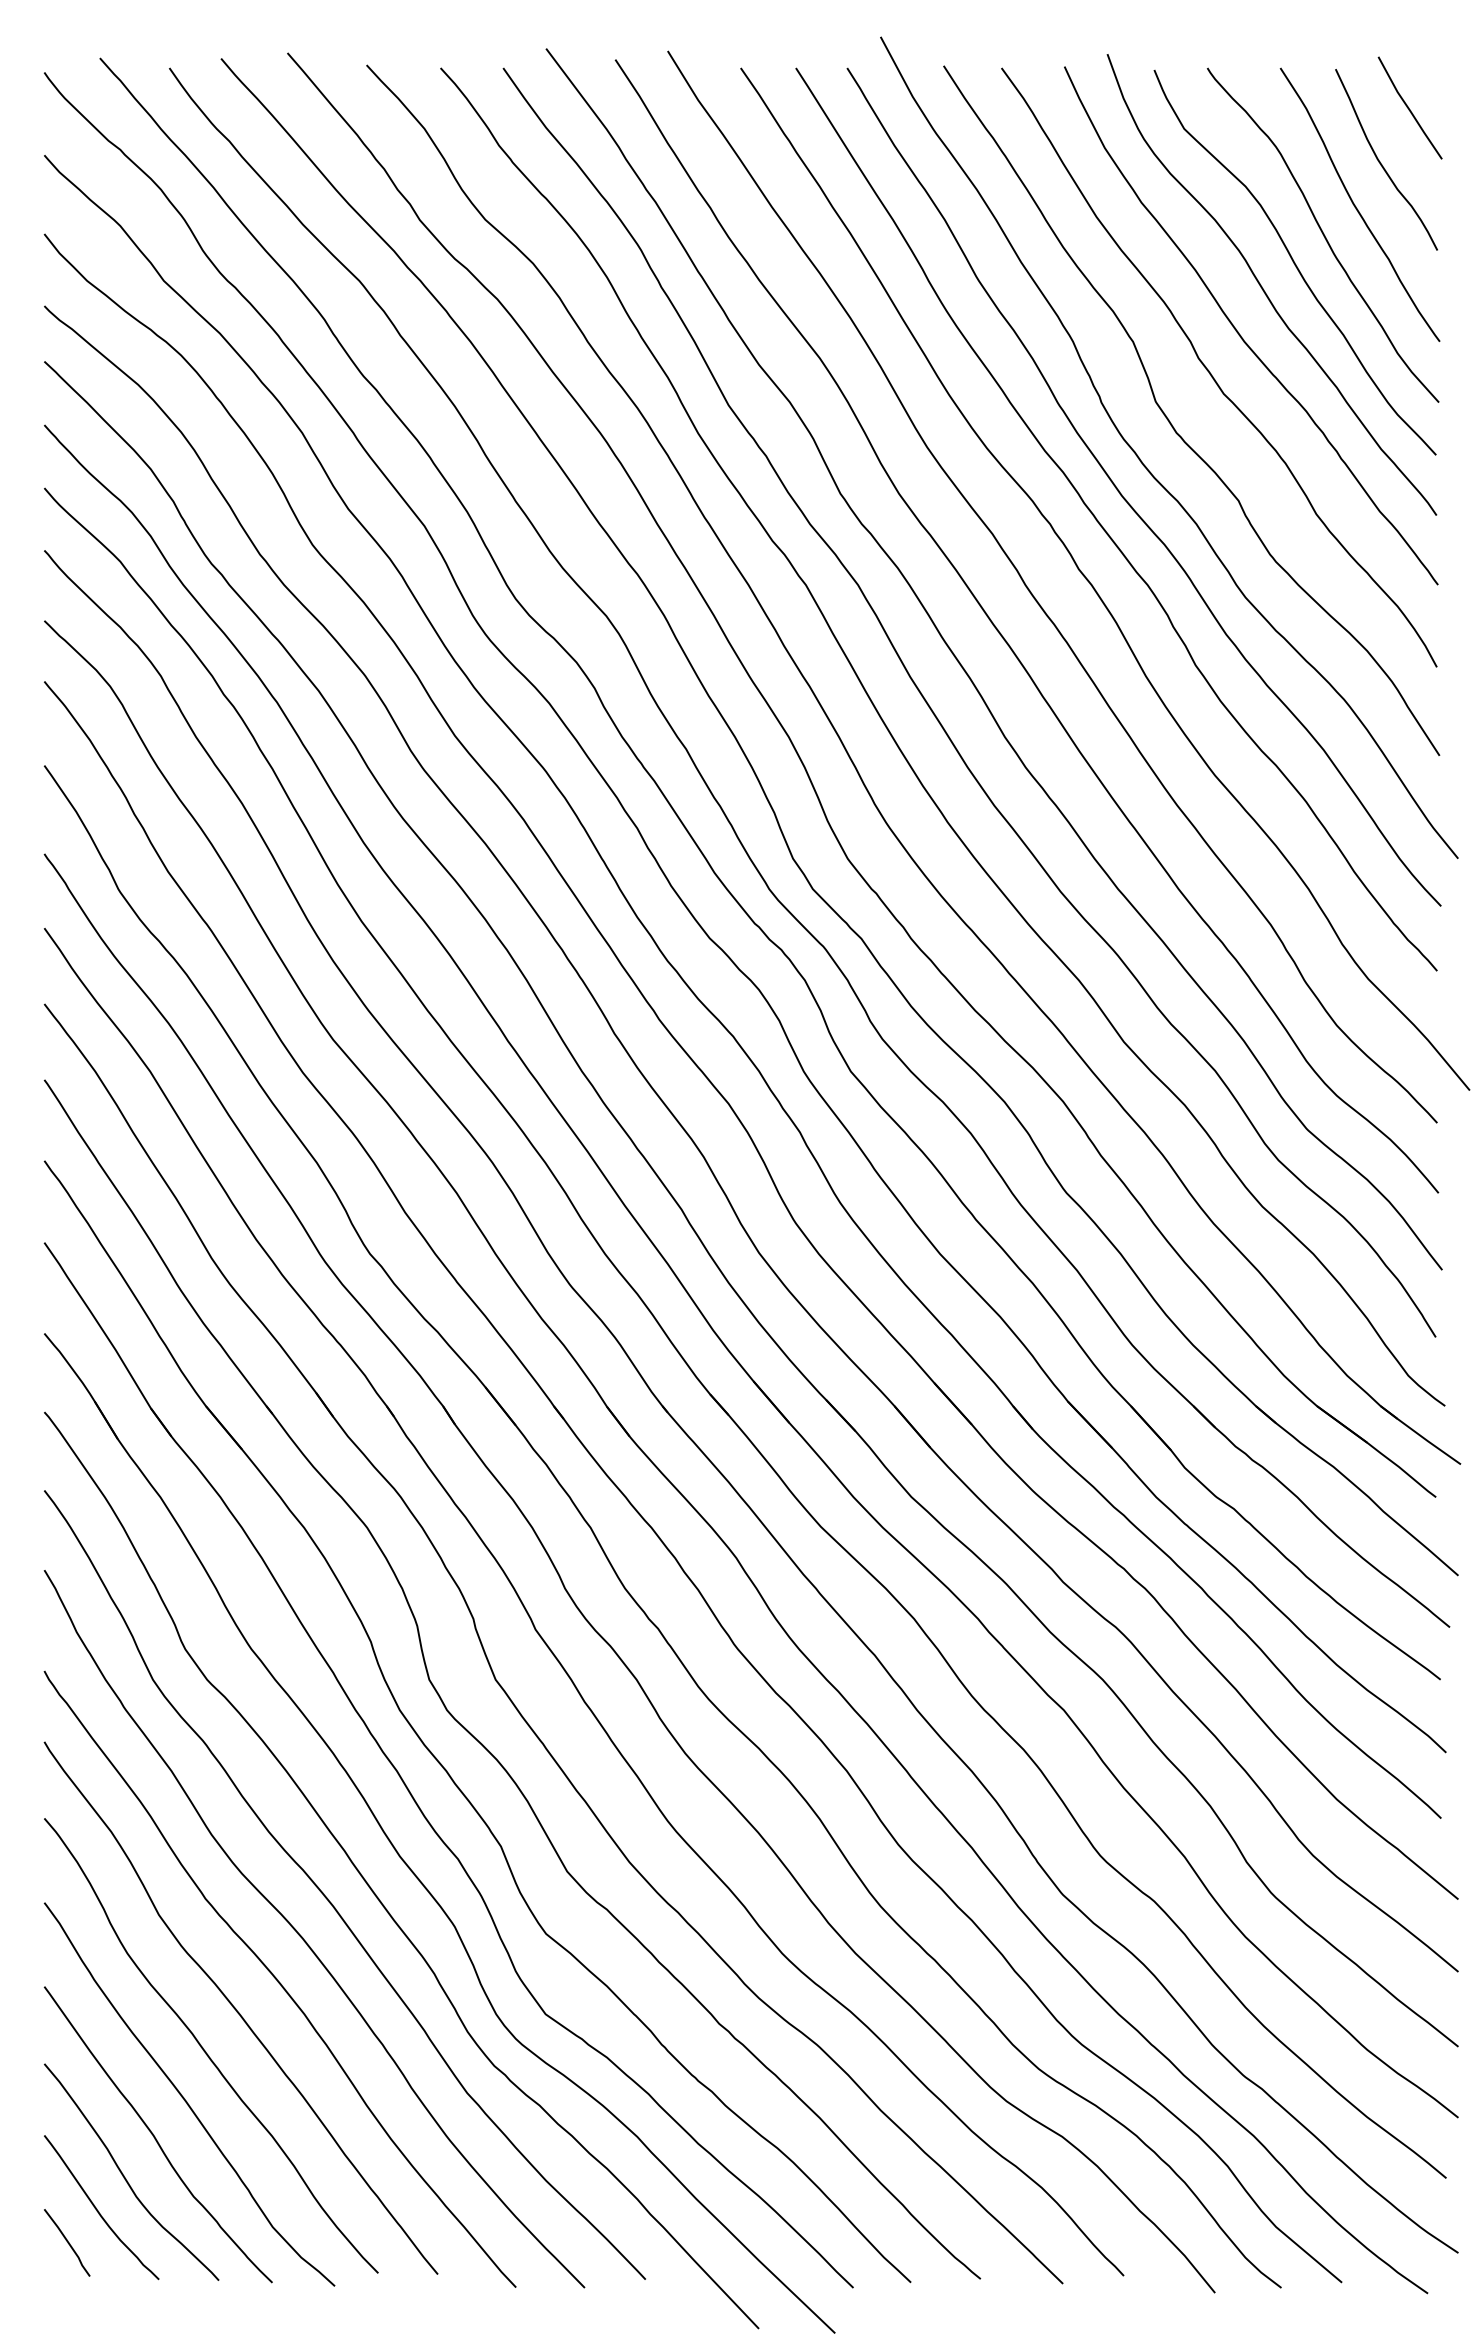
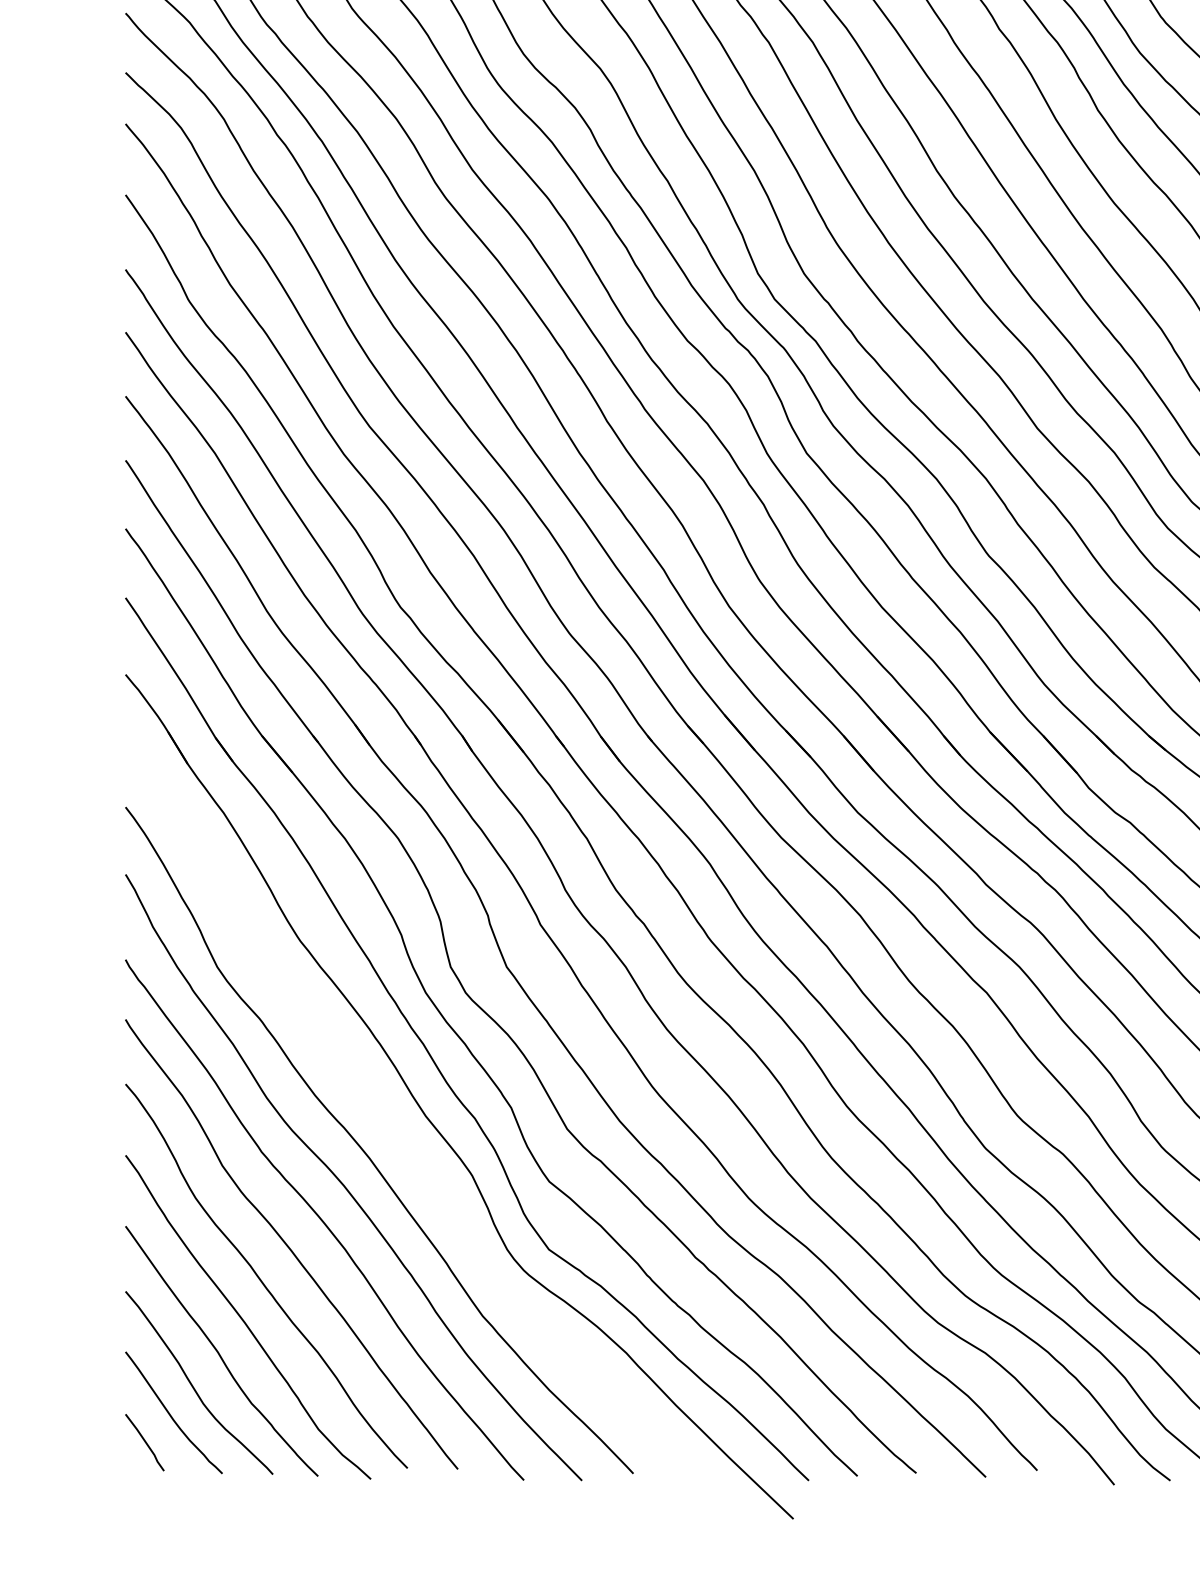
curve: (374, 1891) -> (404, 1145), removed

